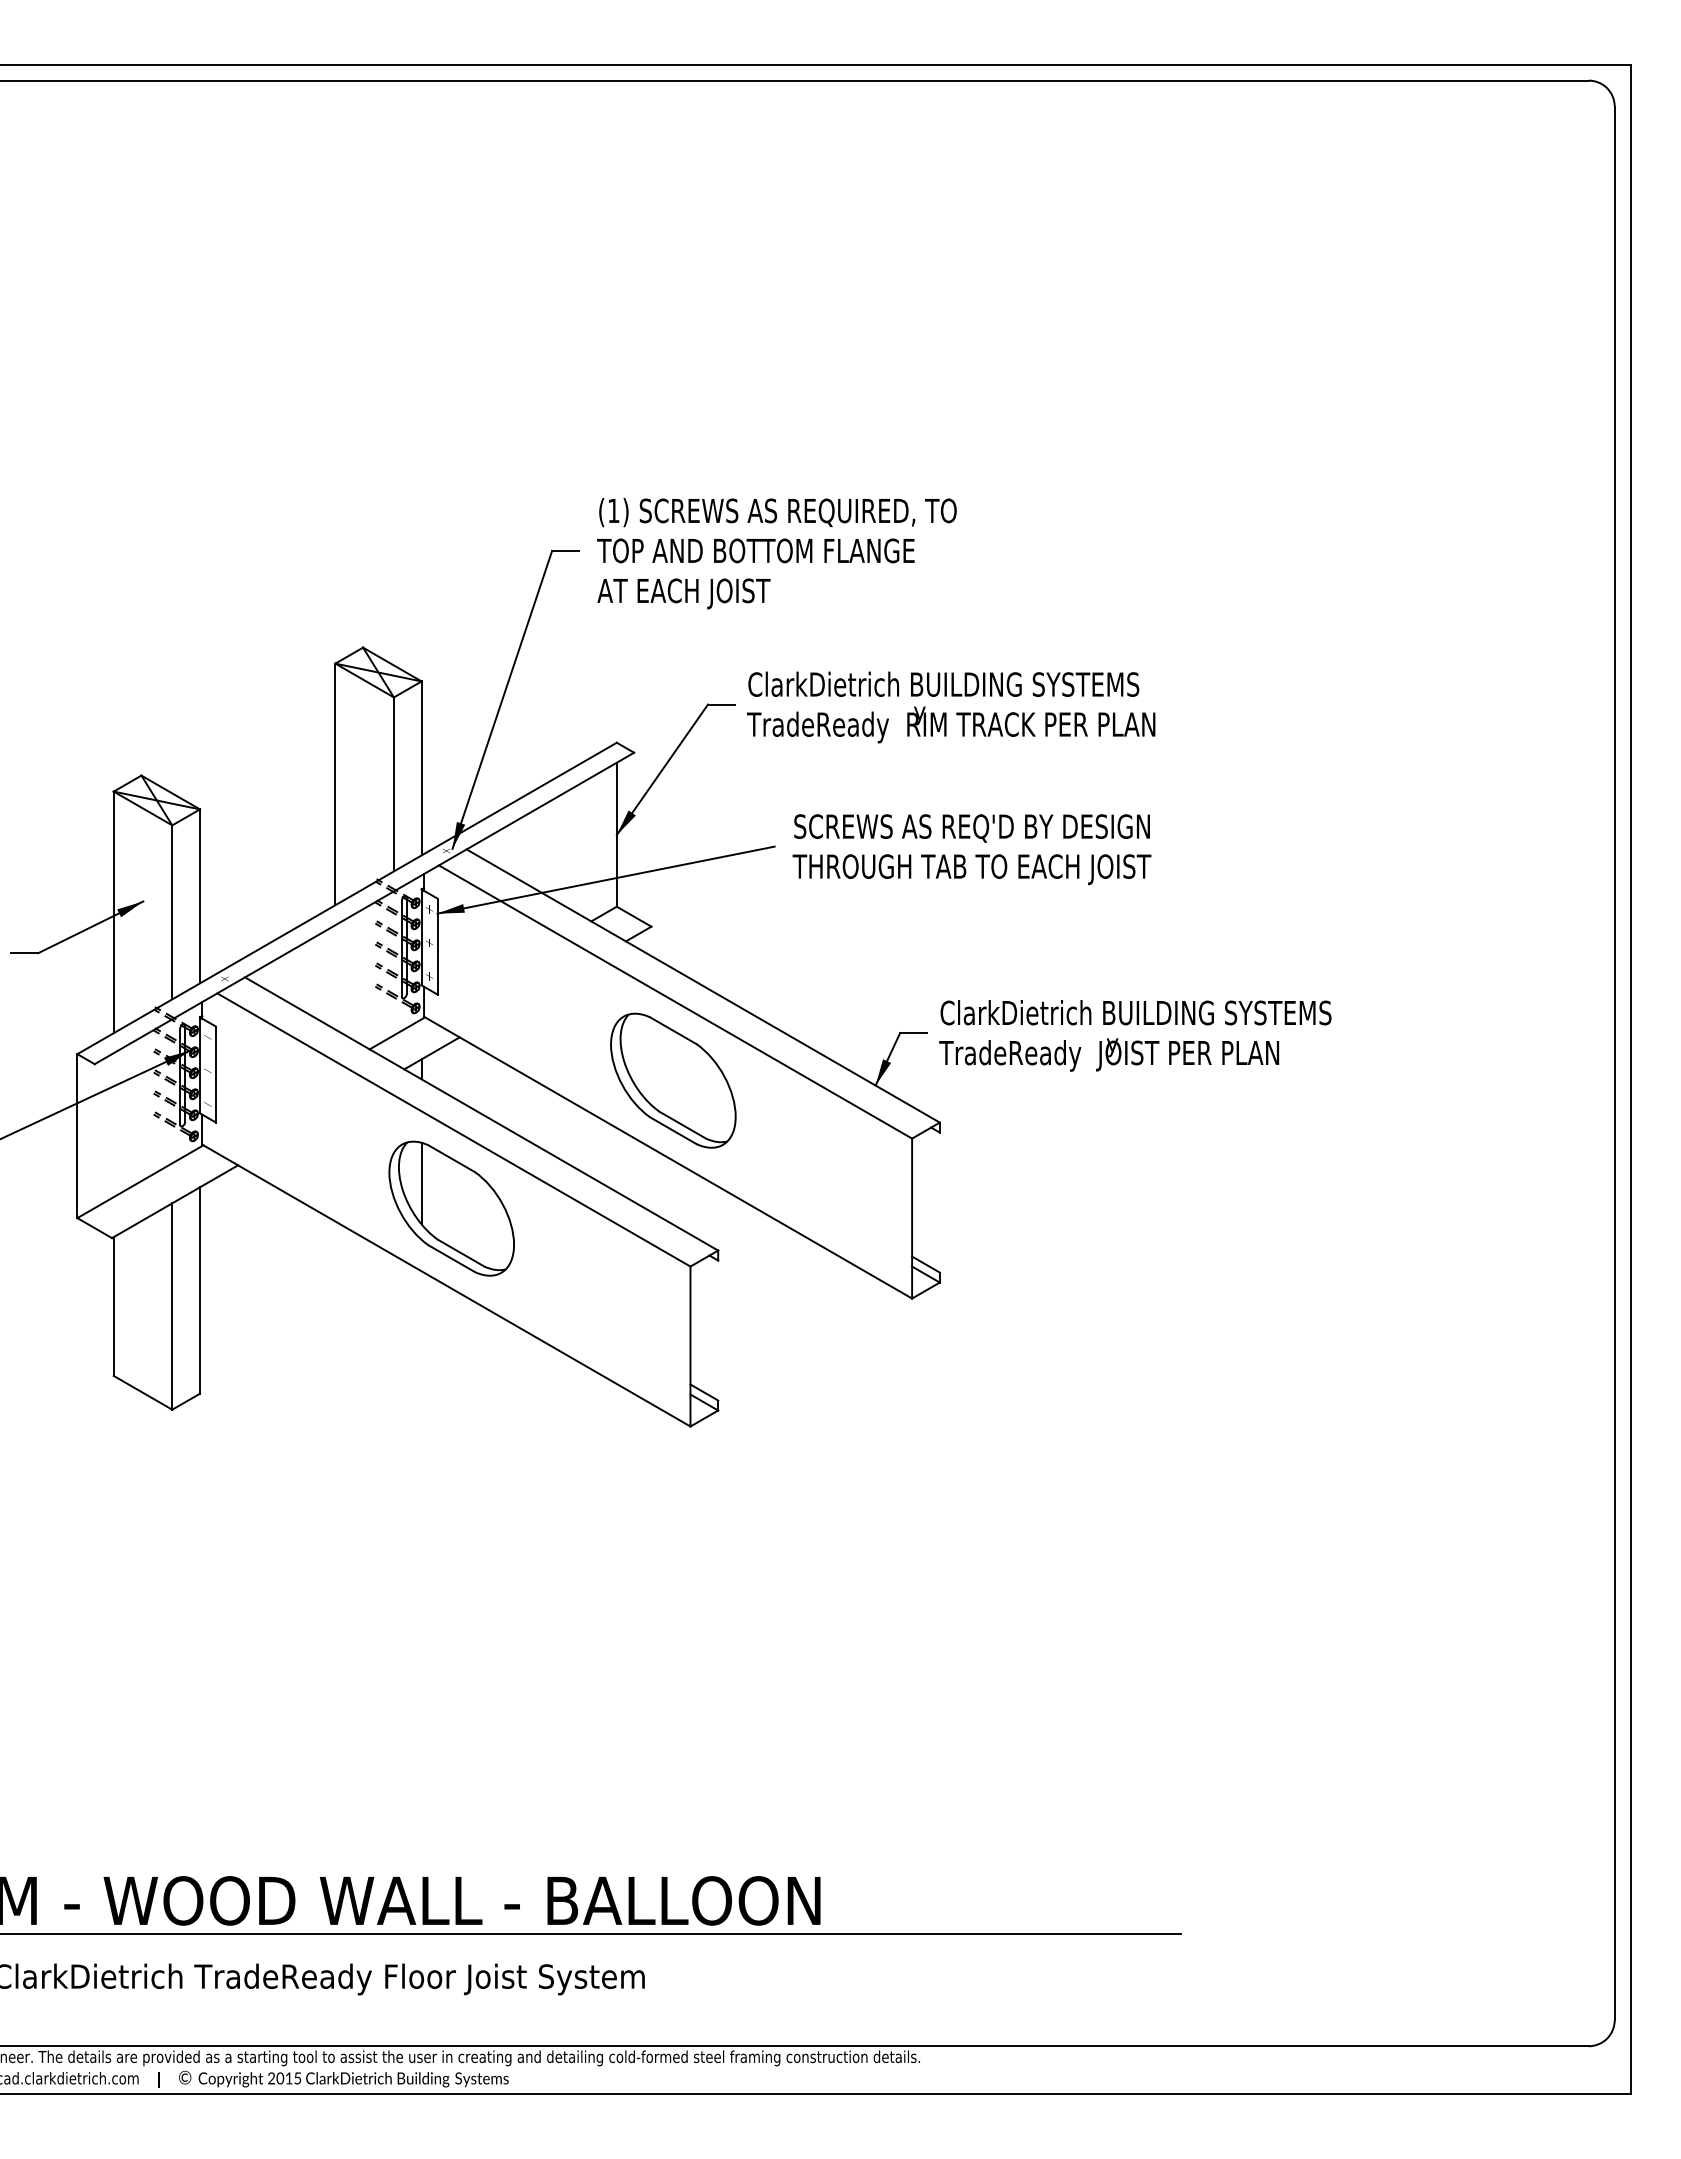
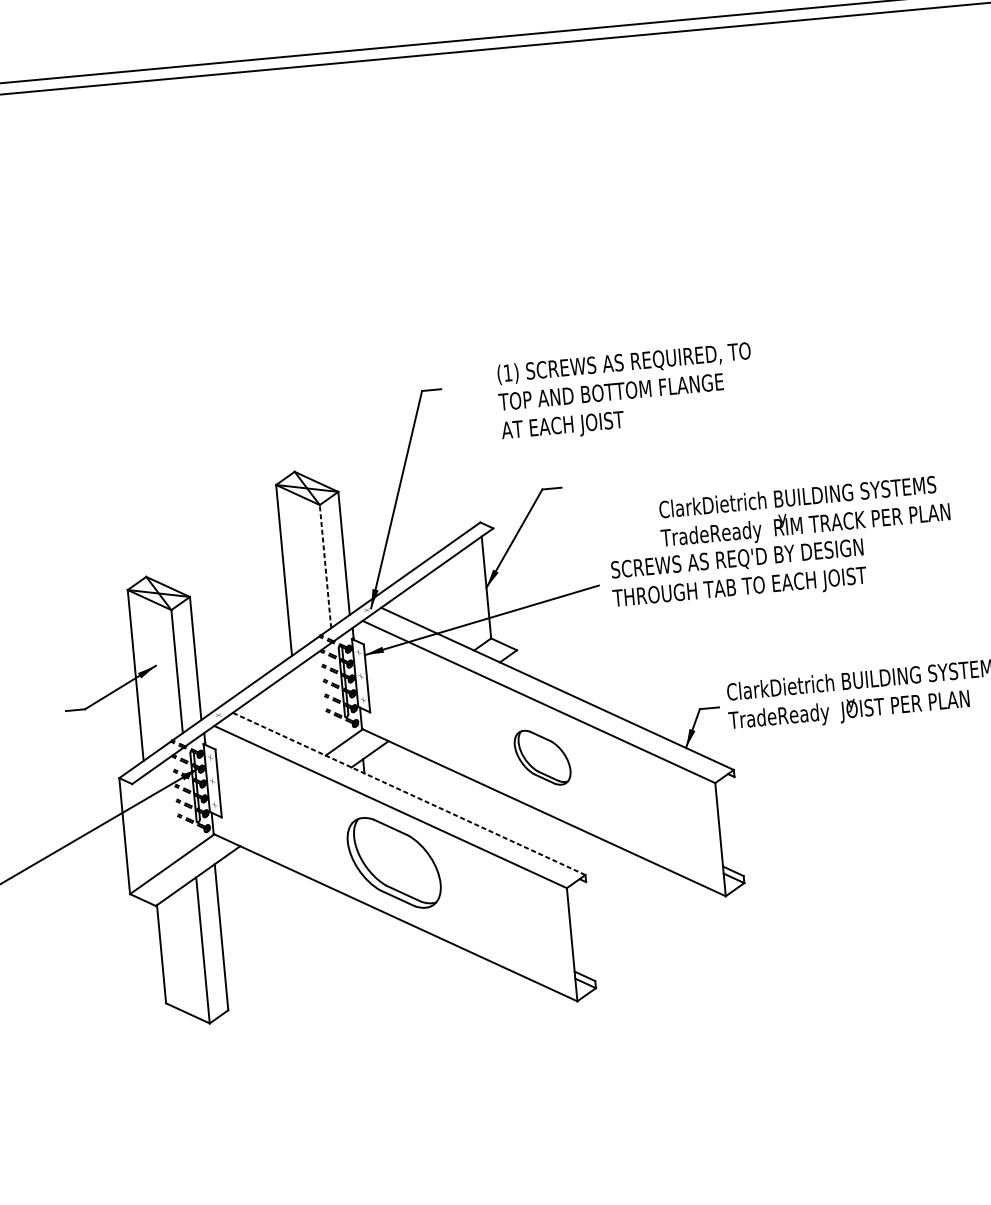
text: (776, 553) -> (625, 392), moved
text: (951, 707) -> (804, 512), moved
line: (393, 784) -> (325, 566), solid -> dashed
part: (673, 1080) -> (542, 757), size x0.6
line: (481, 1113) -> (409, 793), solid -> dashed
line: (421, 1183) -> (371, 847), removed

